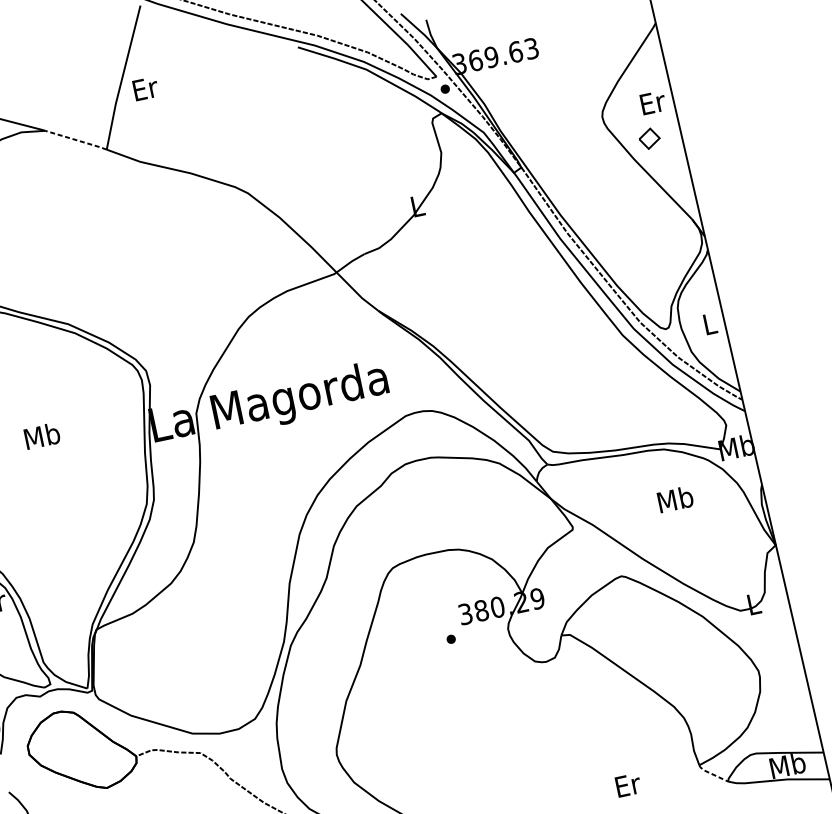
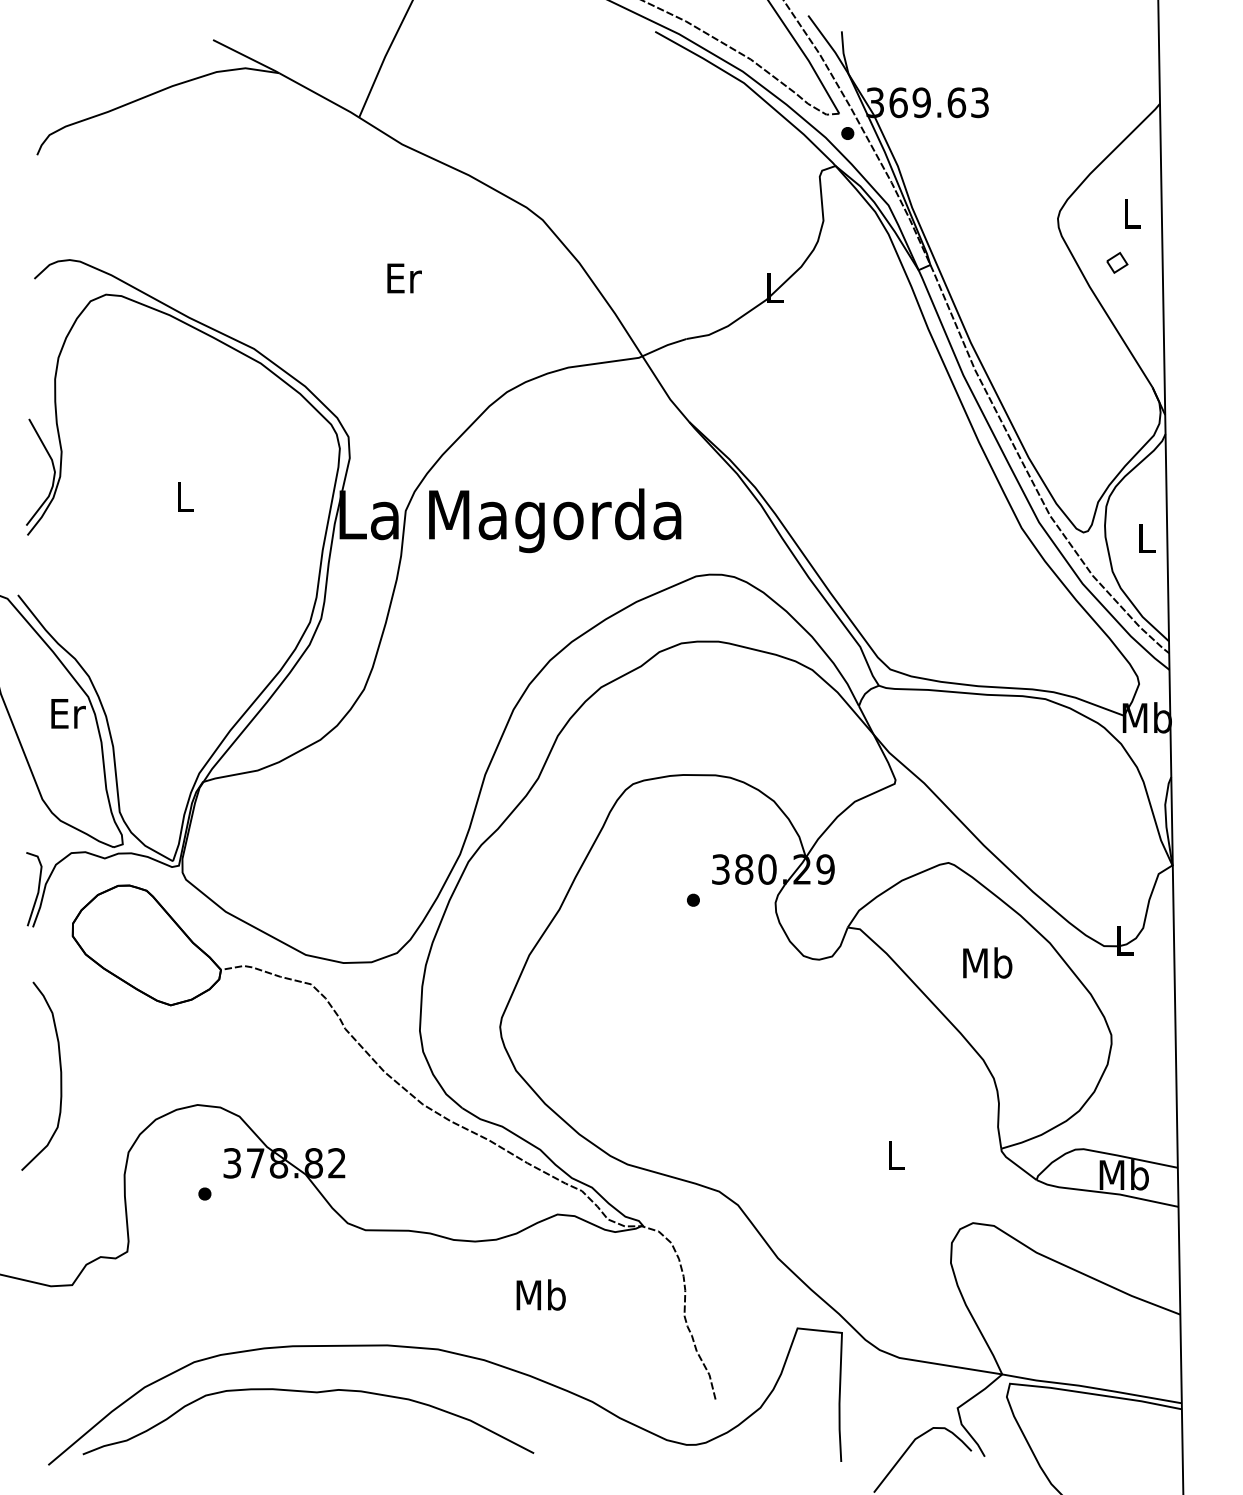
text: (145, 88) -> (404, 278), moved
text: (652, 102) -> (1132, 213), Er -> L
part: (649, 138) -> (1117, 262), size x0.71
line: (76, 140) -> (319, 95), dashed -> solid
text: (42, 435) -> (184, 496), Mb -> L
text: (675, 499) -> (987, 962), moved
line: (712, 773) -> (1016, 1164), dashed -> solid
text: (628, 785) -> (896, 1155), Er -> L

